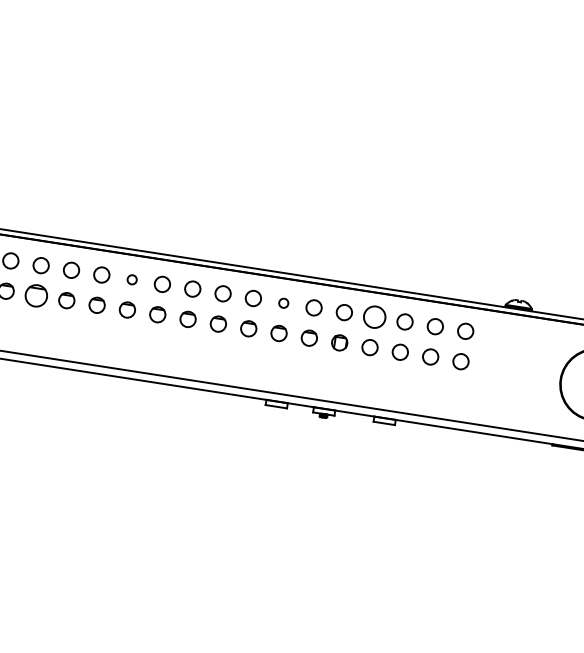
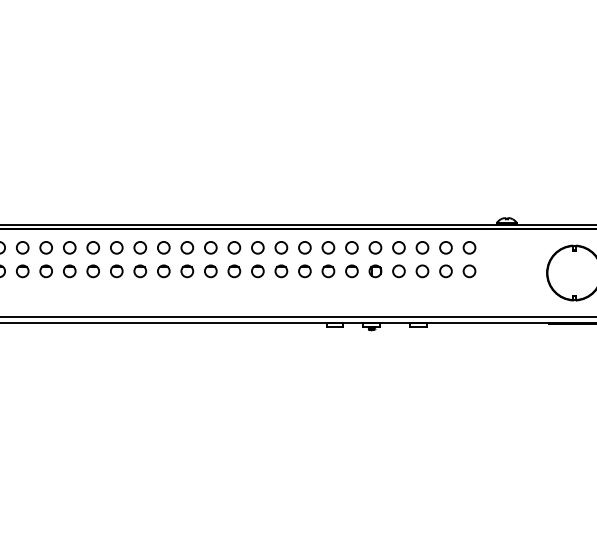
circle: (131, 279) -> (210, 247), size x1.67
part: (36, 296) -> (140, 271), size x0.71
circle: (283, 302) -> (328, 247), size x1.67
circle: (374, 316) -> (398, 247), size x0.71

